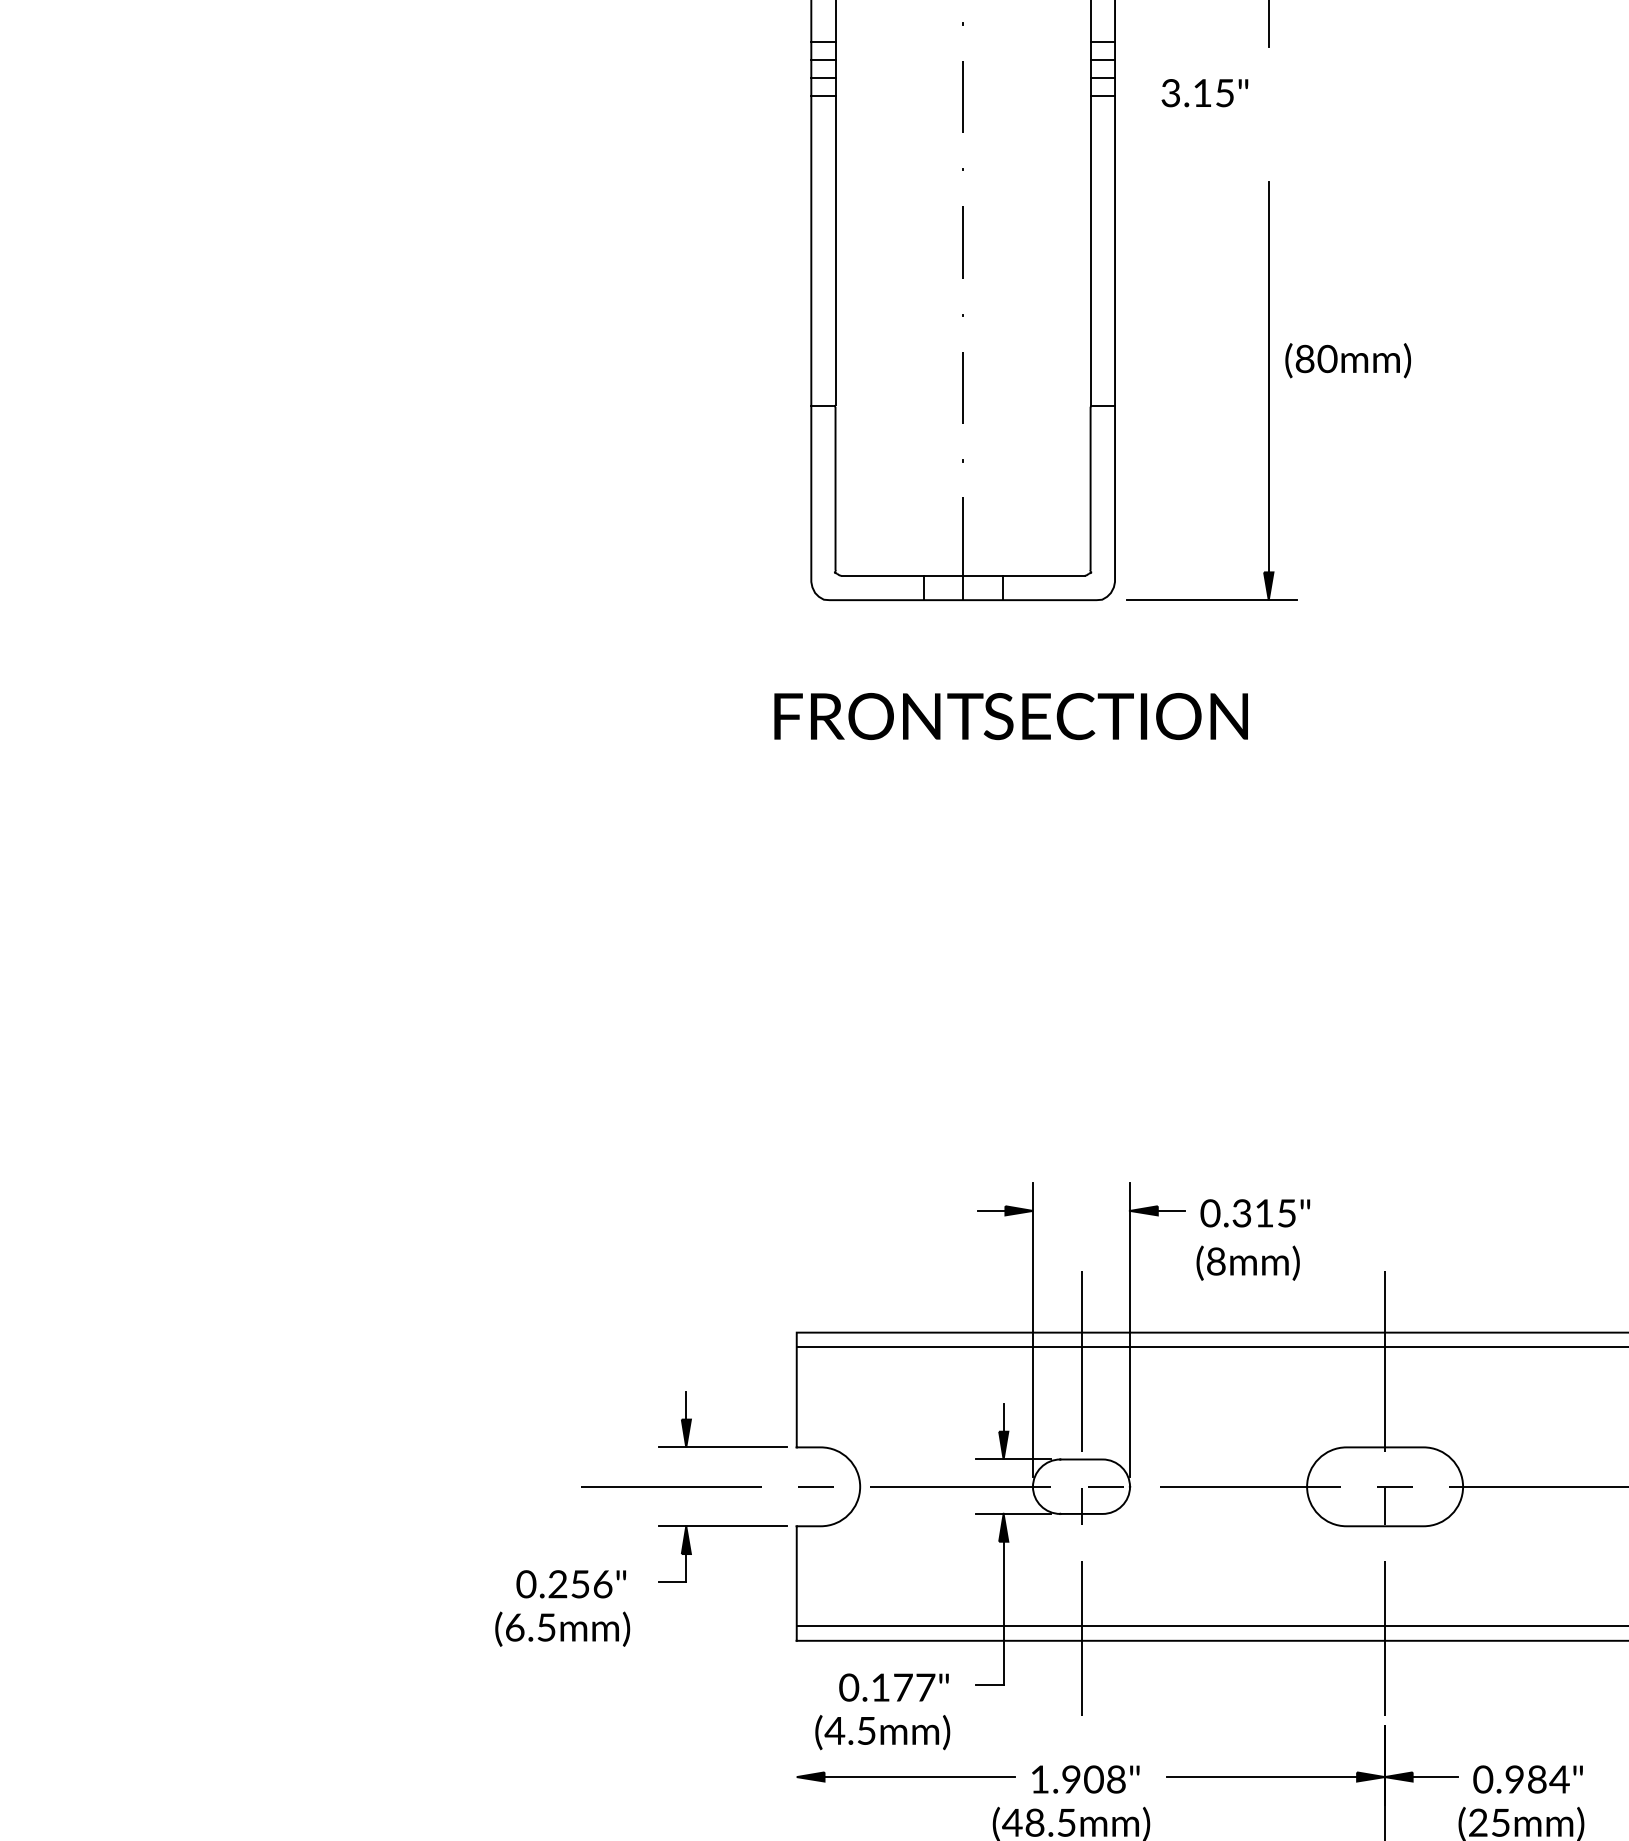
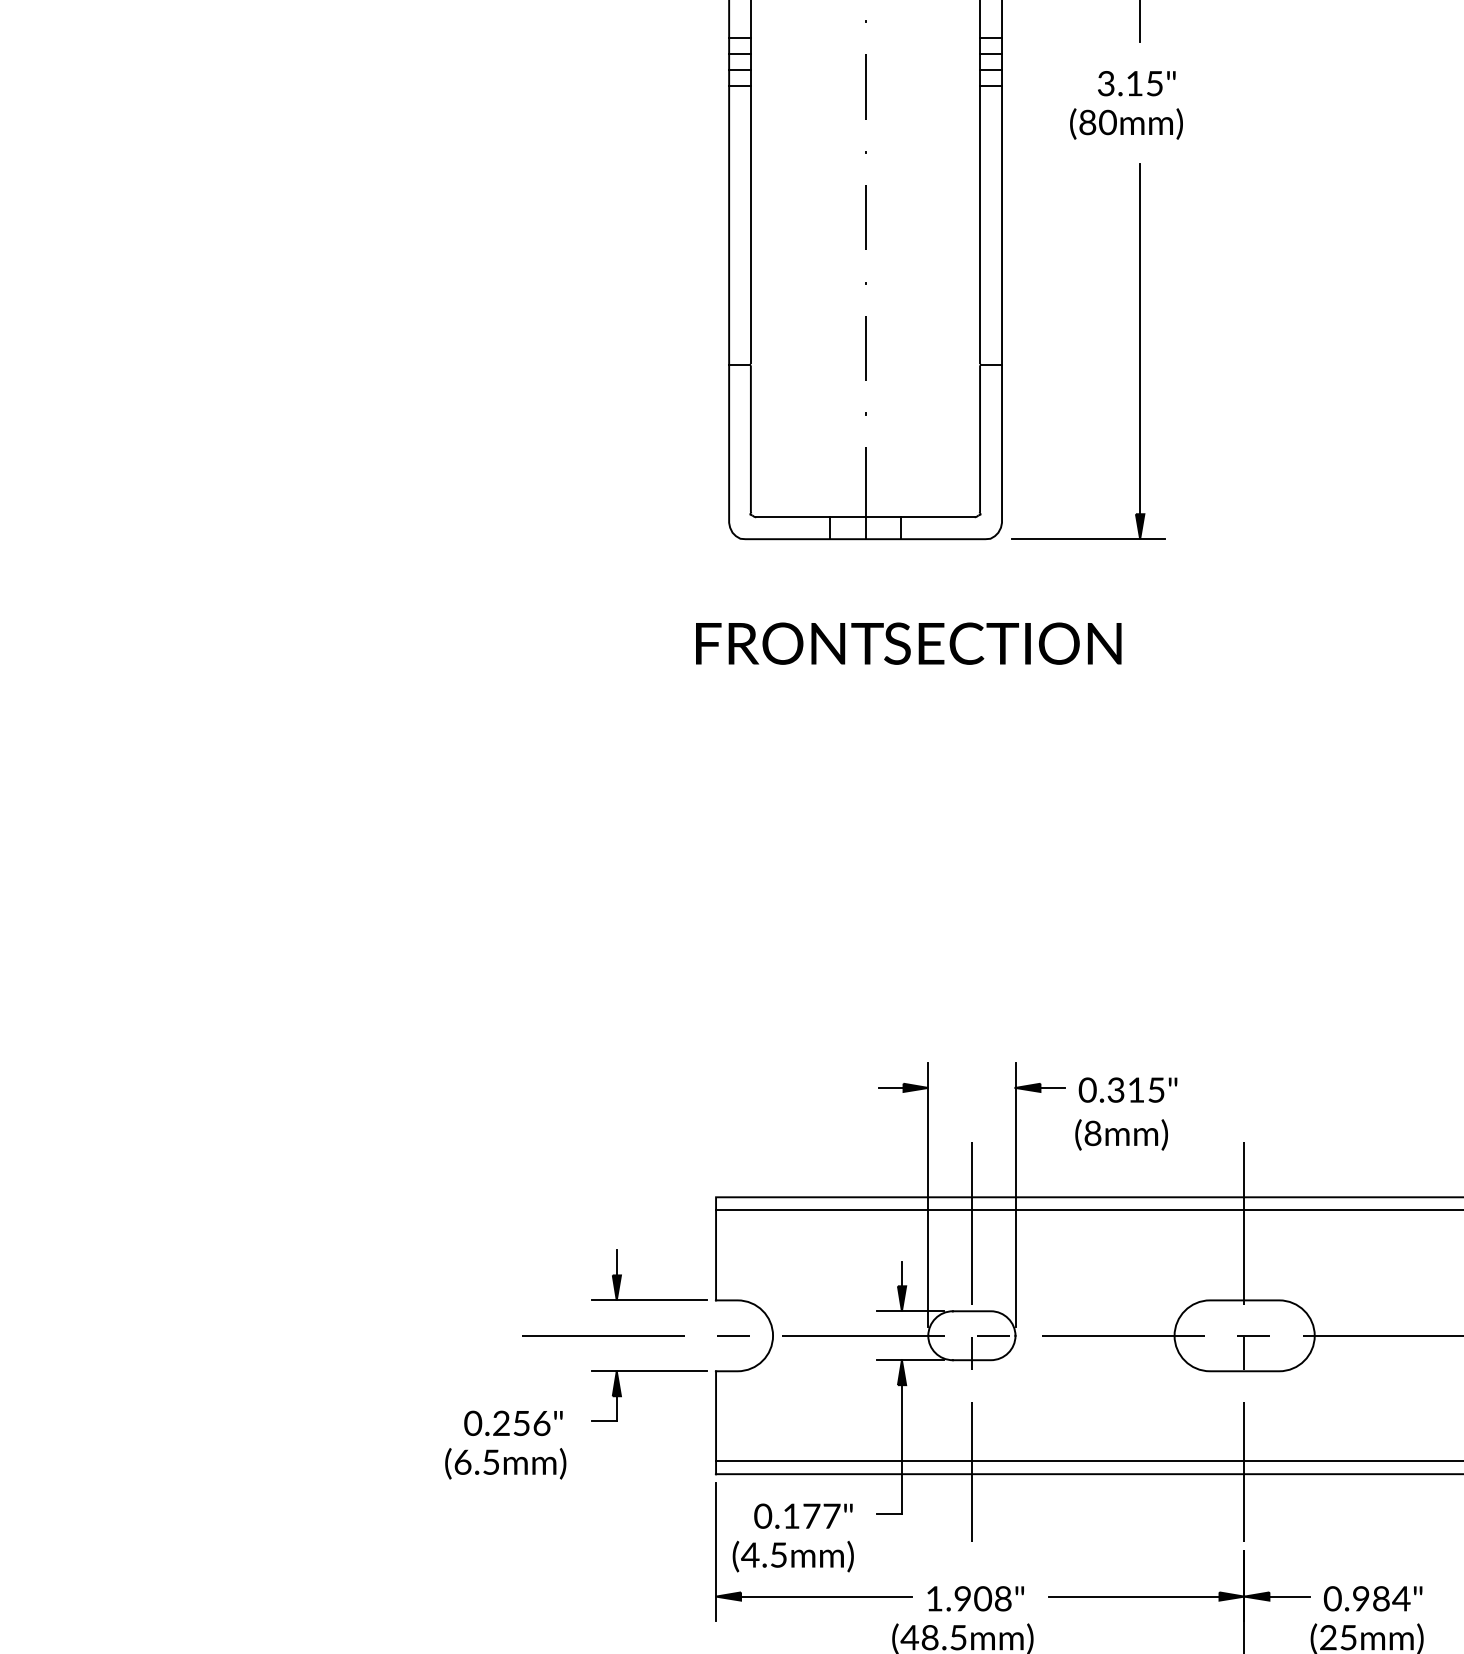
text: (1204, 92) -> (1136, 83), moved
text: (1348, 360) -> (1126, 123), moved
line: (797, 1726) -> (716, 1551), added

